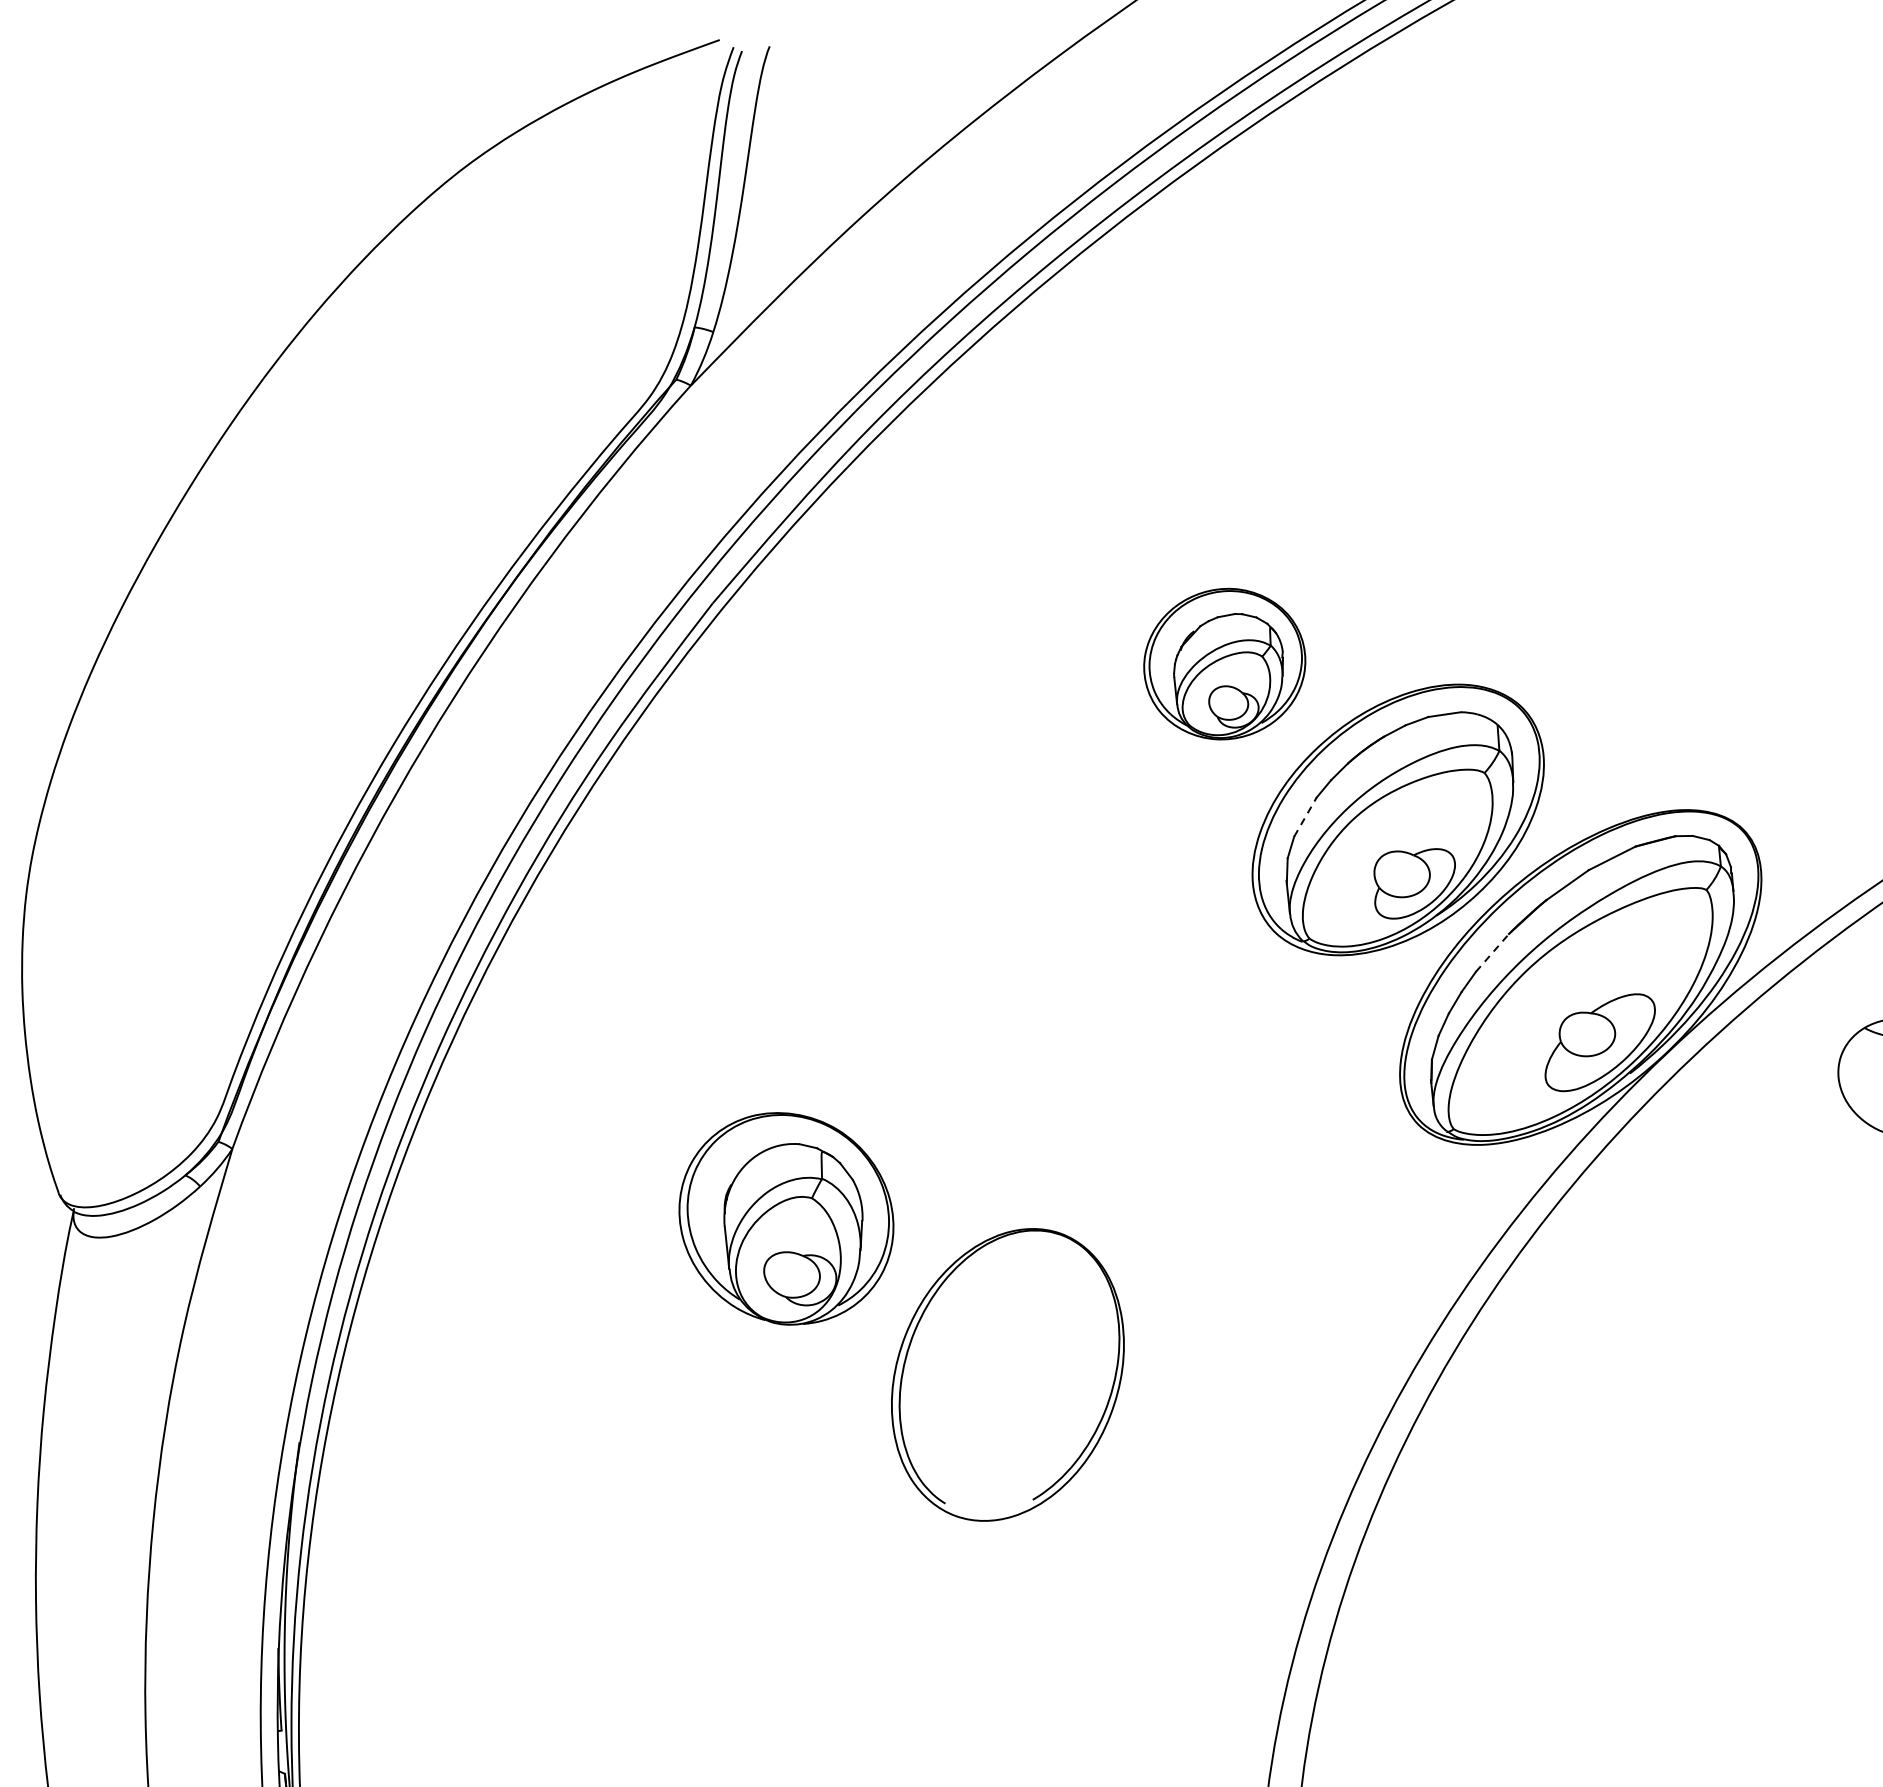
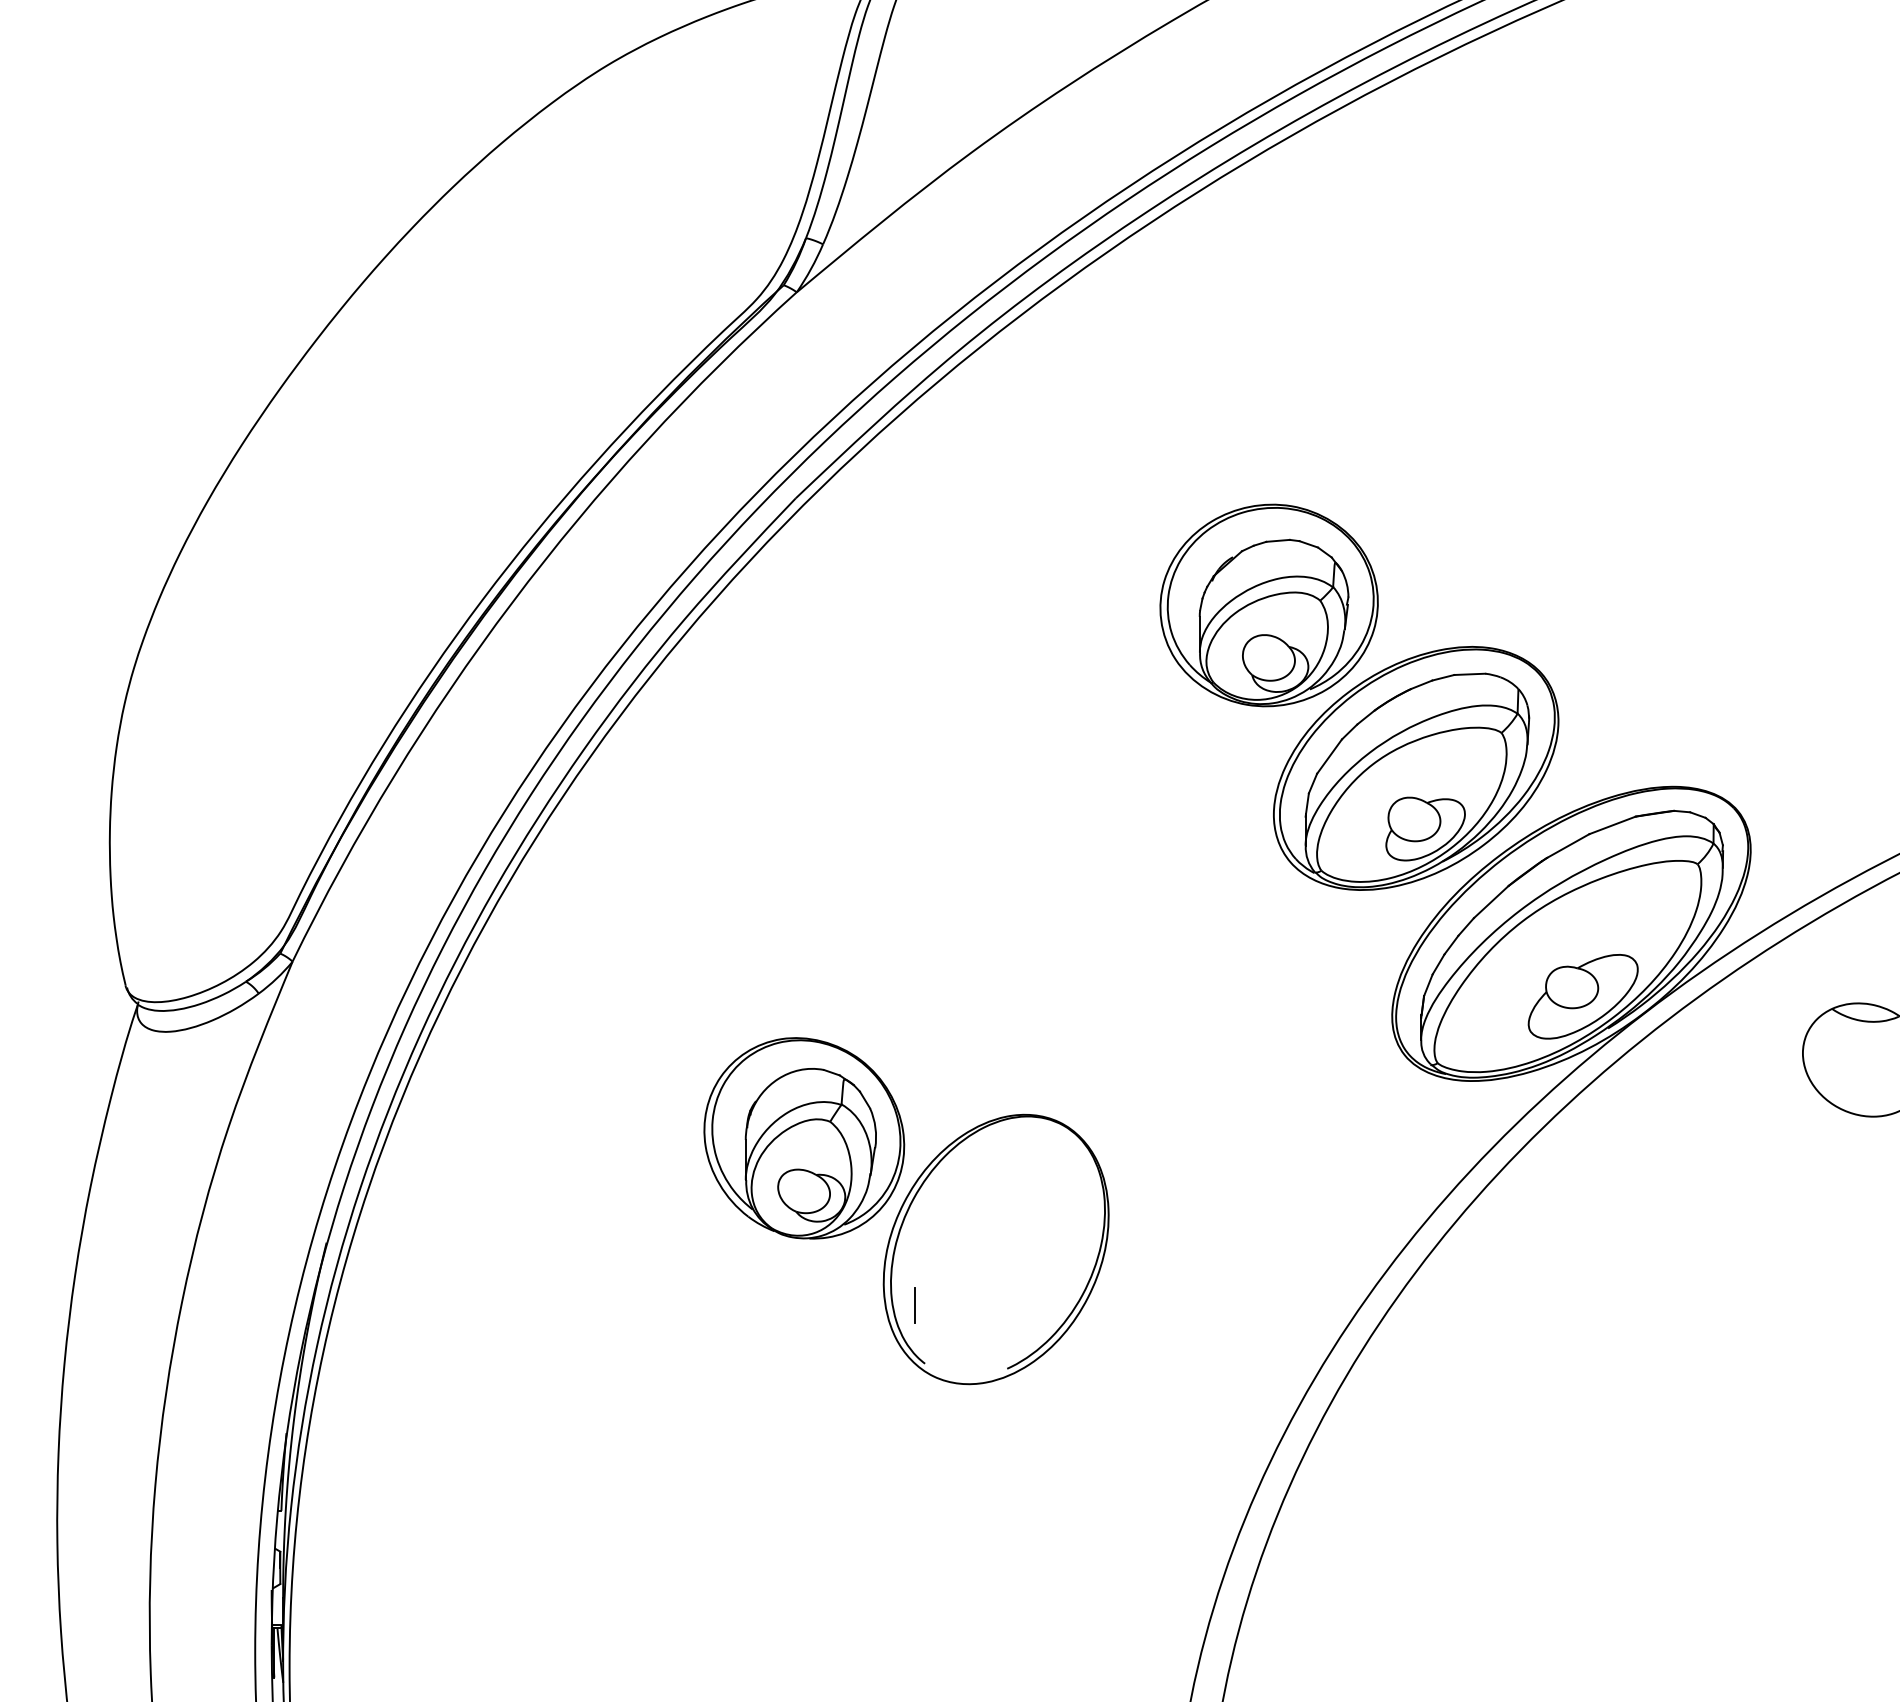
part: (1224, 664) -> (1268, 605), size x1.43
line: (1305, 817) -> (1329, 756), dashed -> solid
line: (1492, 953) -> (1491, 902), dashed -> solid
part: (786, 1218) -> (804, 1138), moved
line: (928, 1443) -> (915, 1305), added

